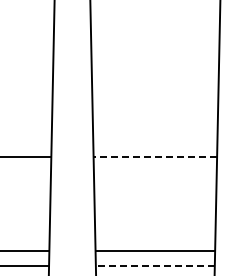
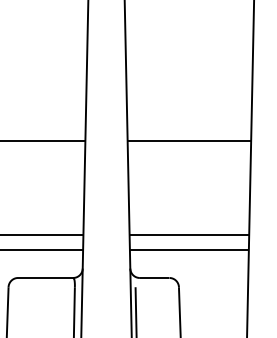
line: (155, 157) -> (189, 141), dashed -> solid
line: (154, 265) -> (188, 249), dashed -> solid

